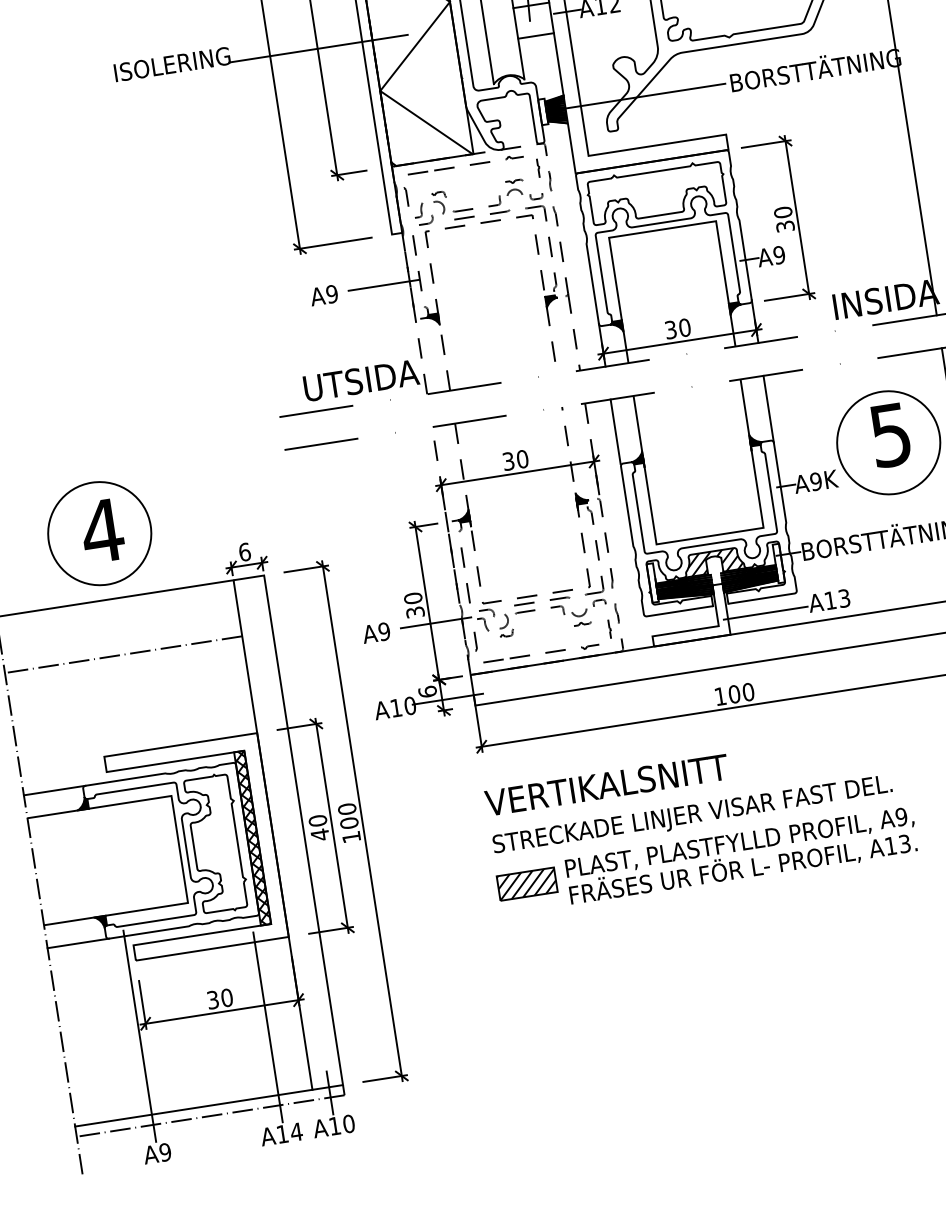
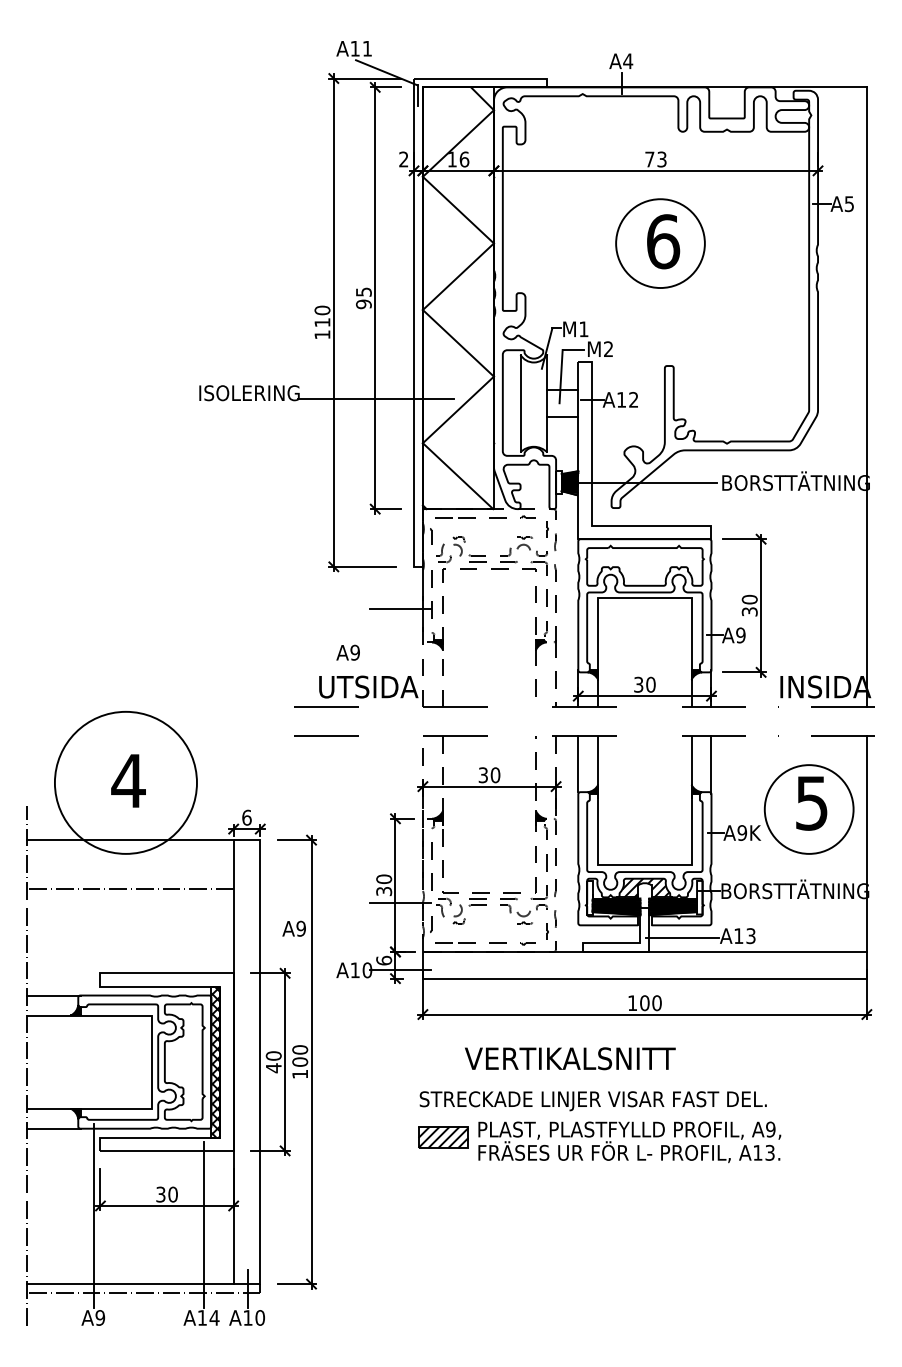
text: (323, 295) -> (347, 652), moved
circle: (99, 533) -> (125, 782), size x1.6
text: (375, 632) -> (293, 928), moved
text: (607, 784) -> (570, 1058), moved

